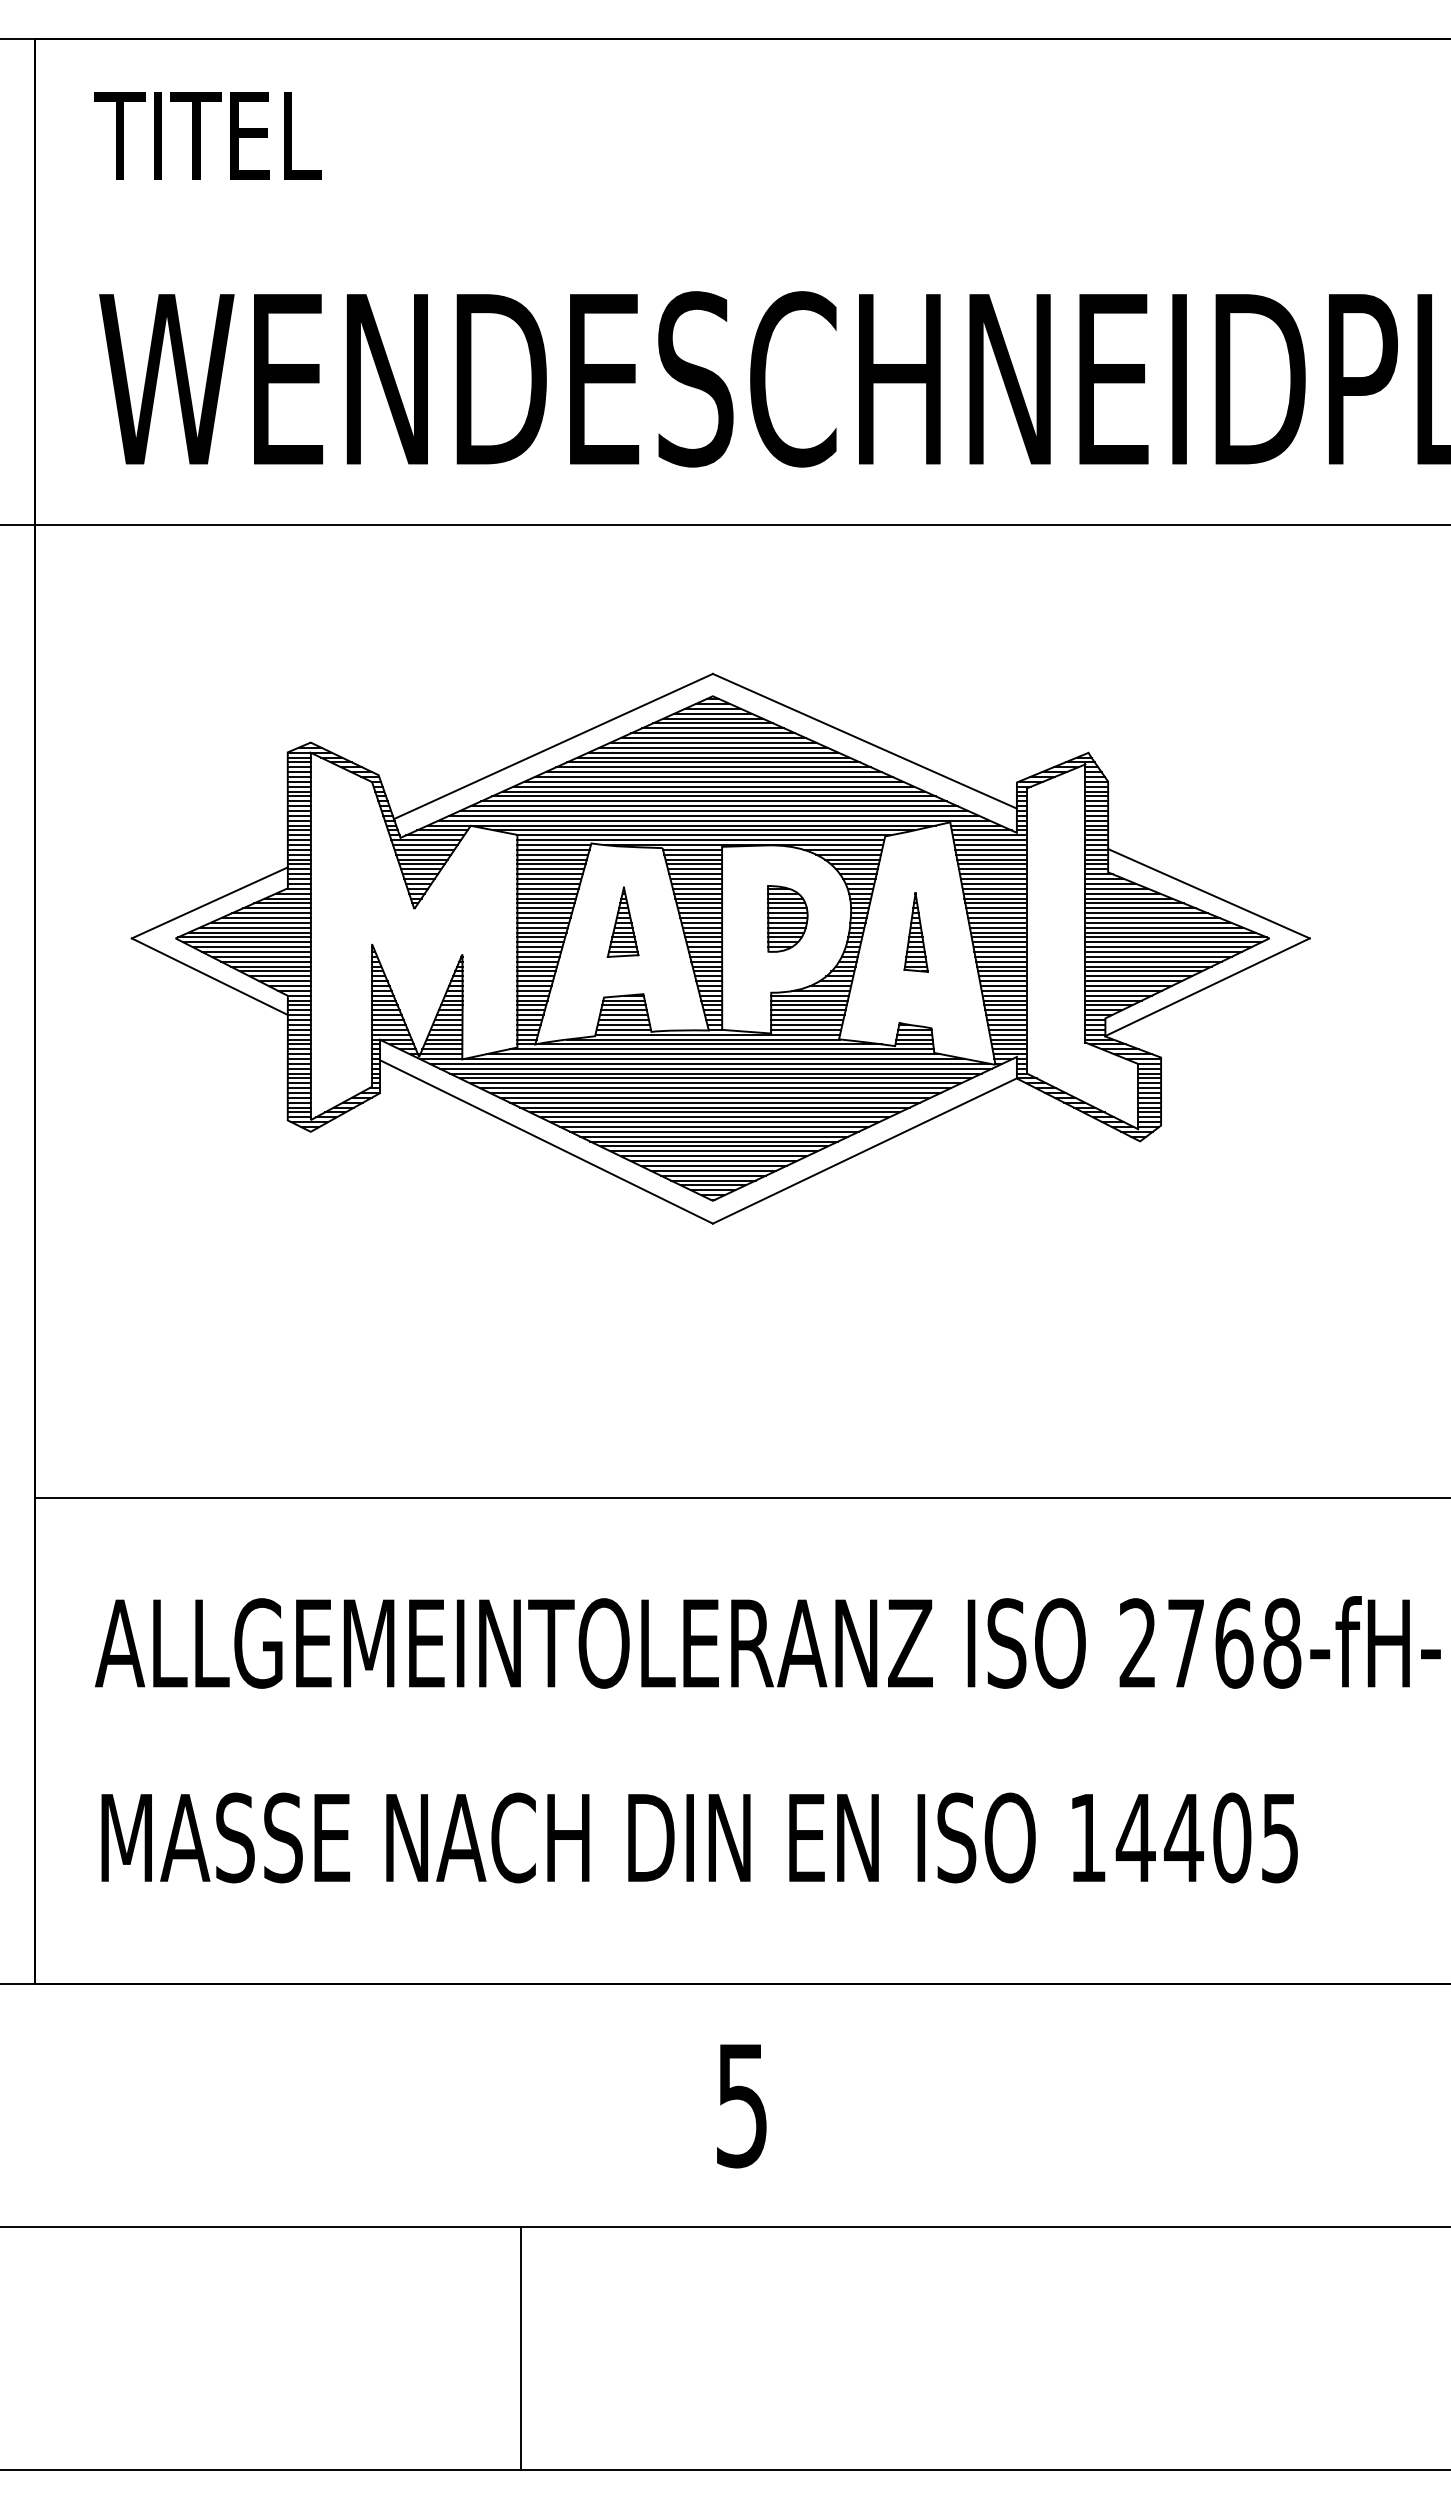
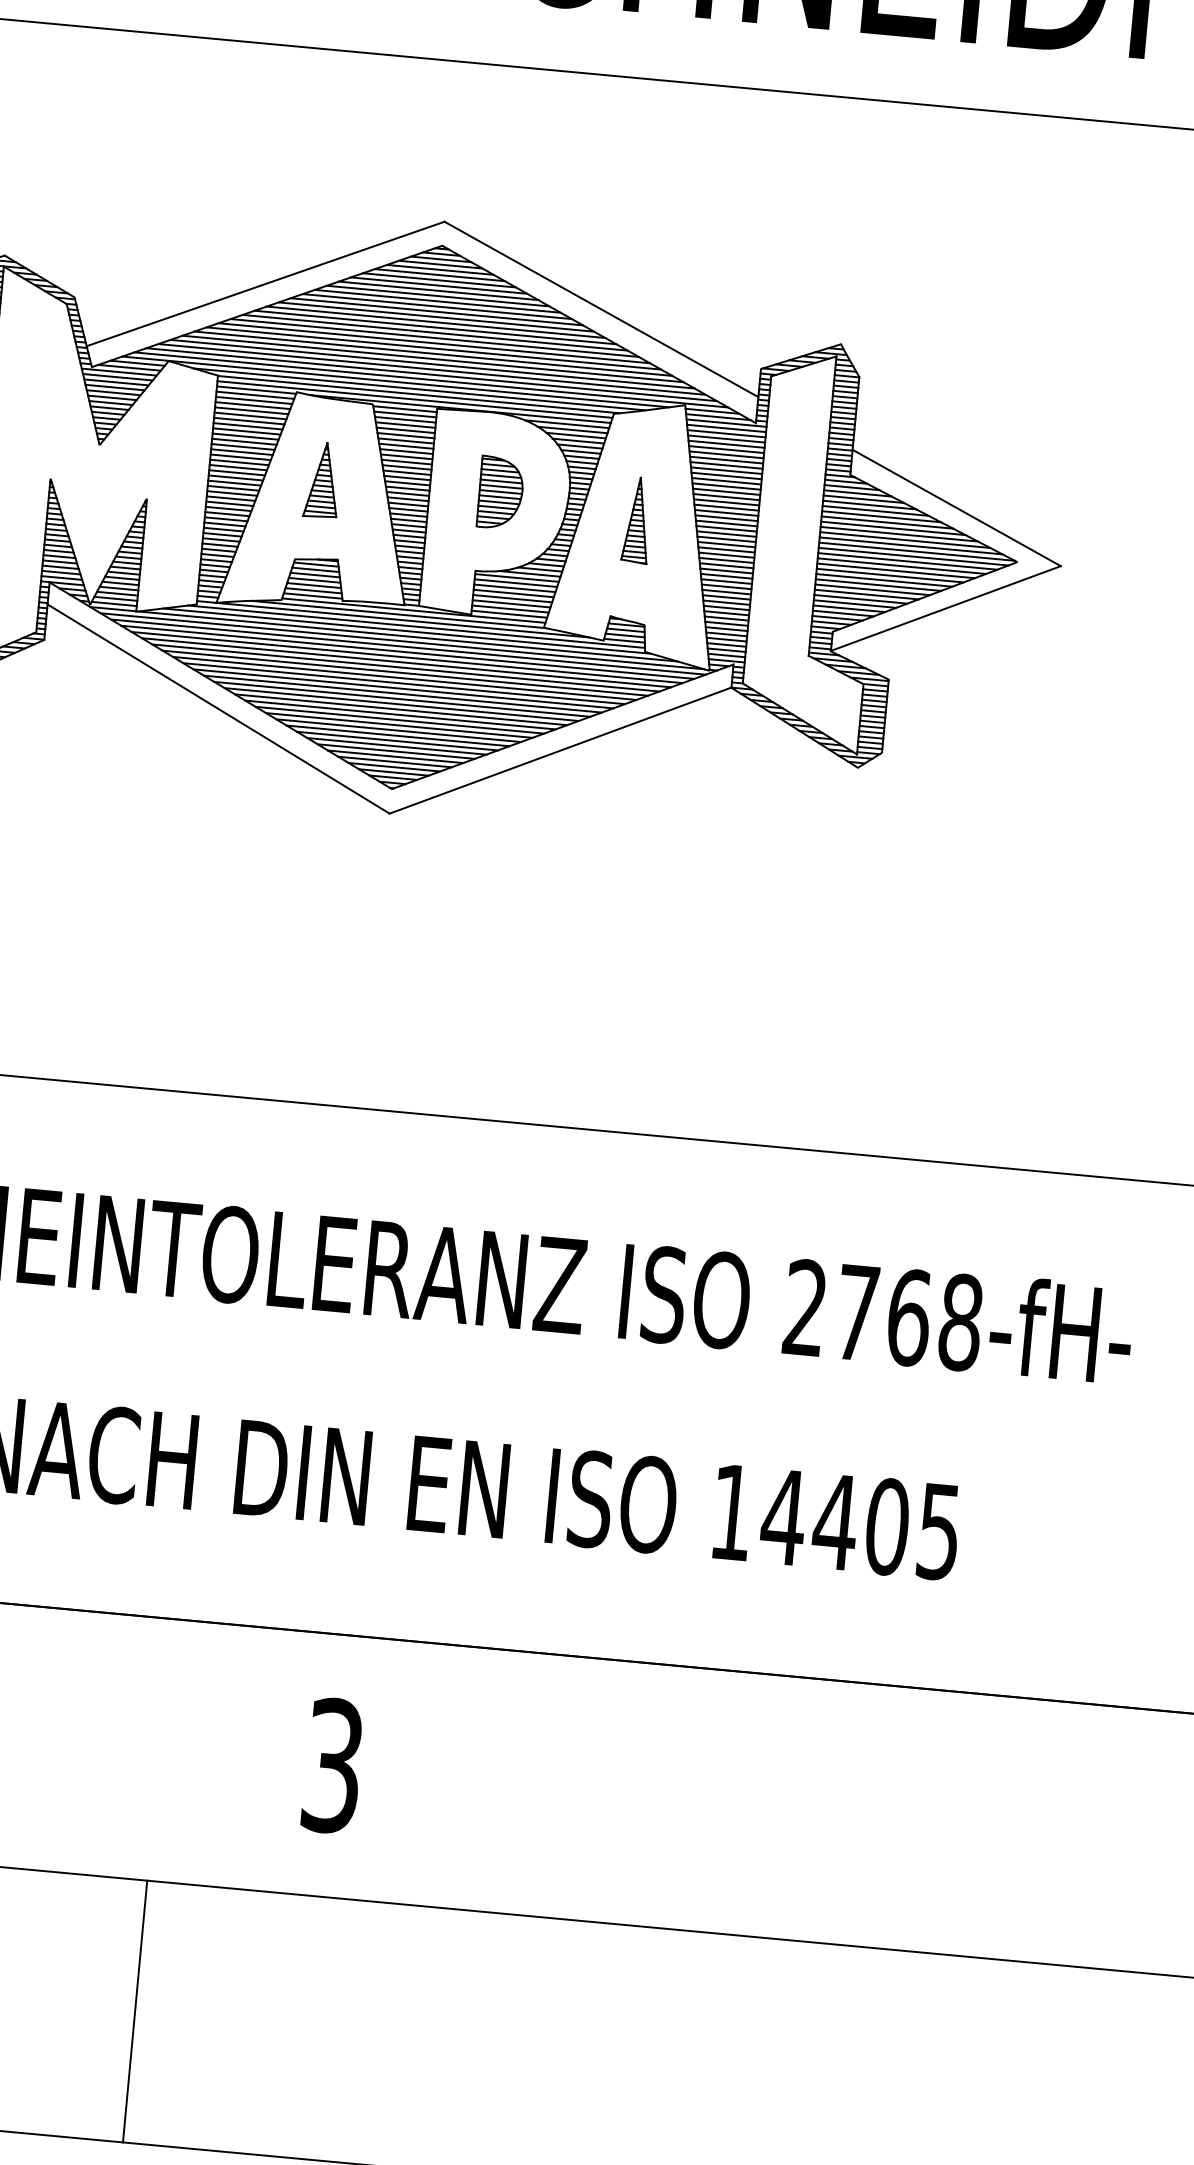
text: (742, 2105) -> (333, 1766), 5 -> 3
line: (520, 2348) -> (134, 2011), moved

